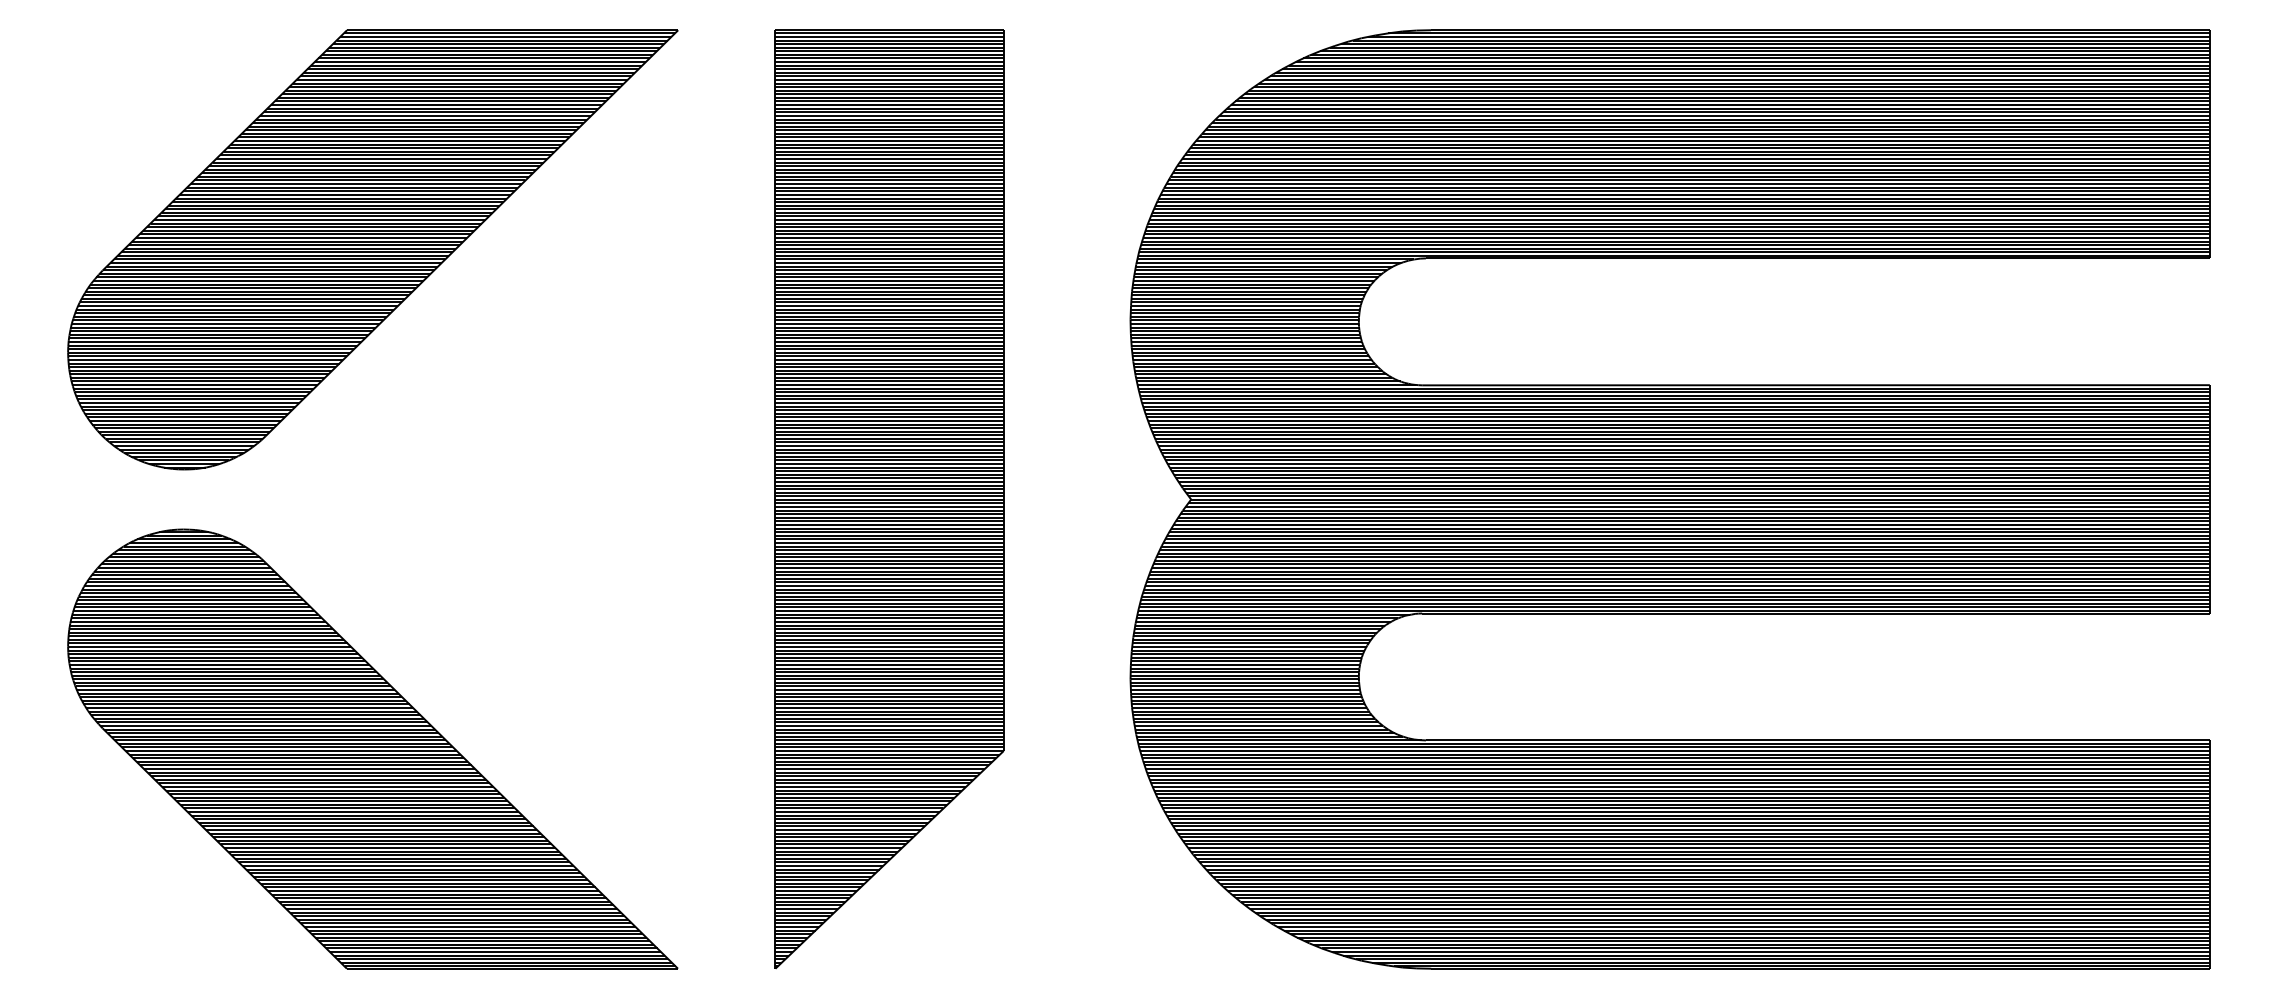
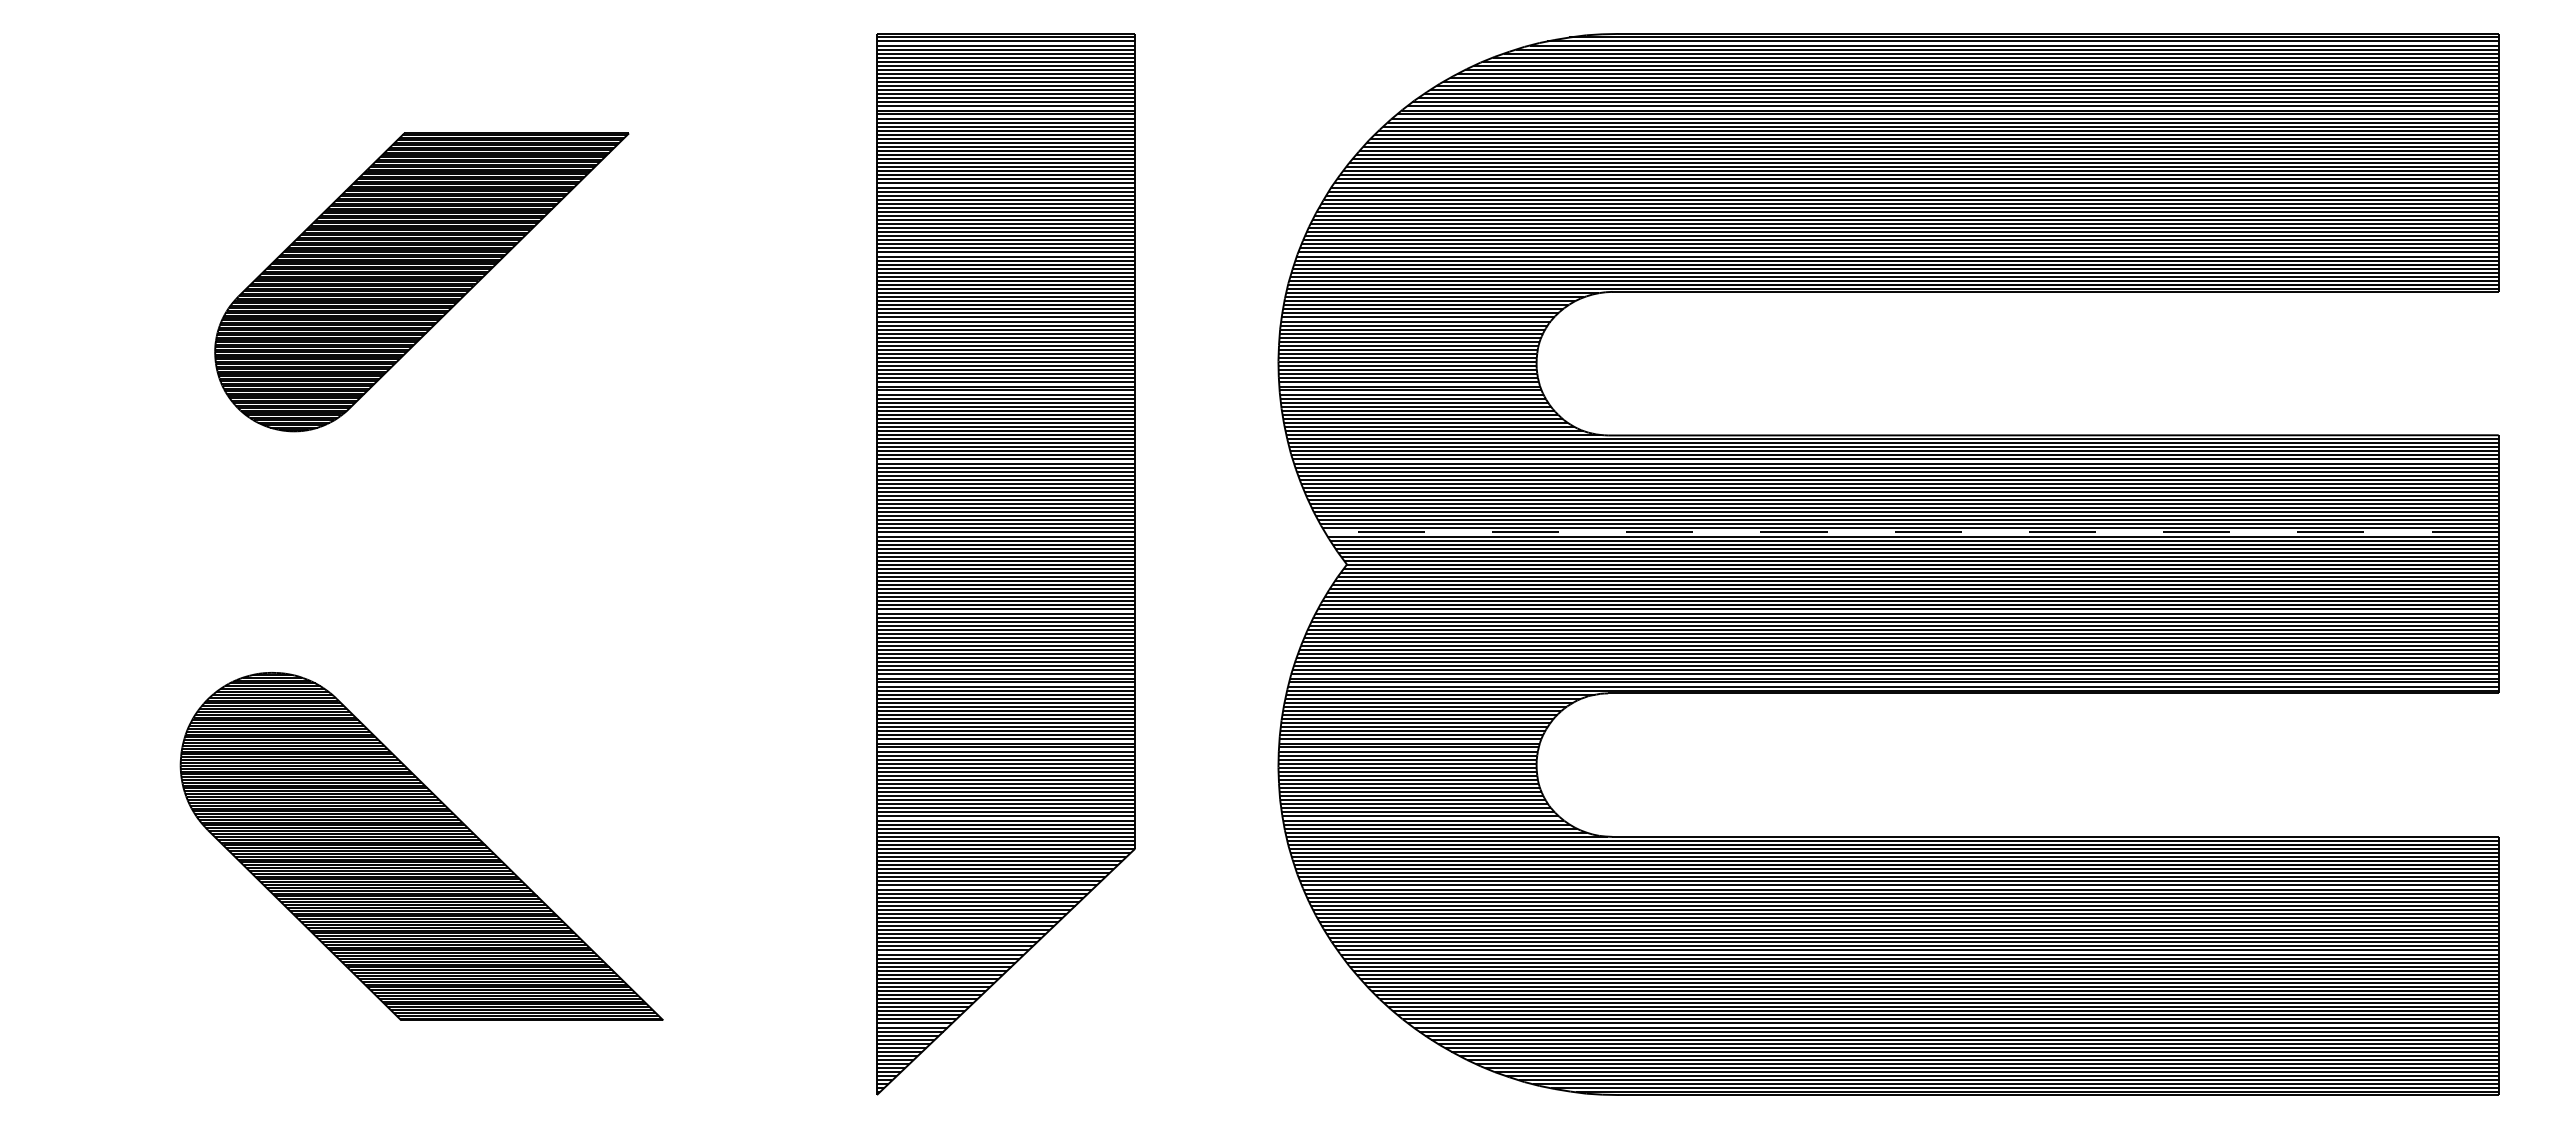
part: (372, 250) -> (421, 282), size x0.6
line: (1690, 471) -> (1911, 532), solid -> dashed
part: (372, 748) -> (421, 846), size x0.7

